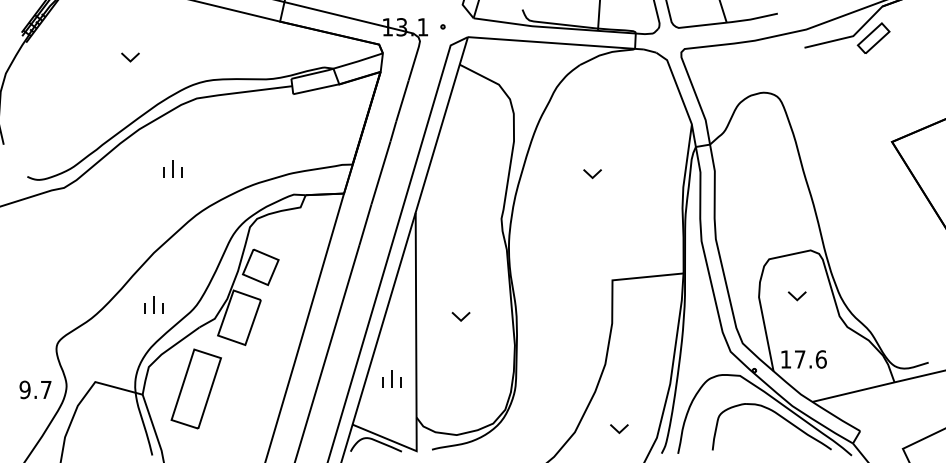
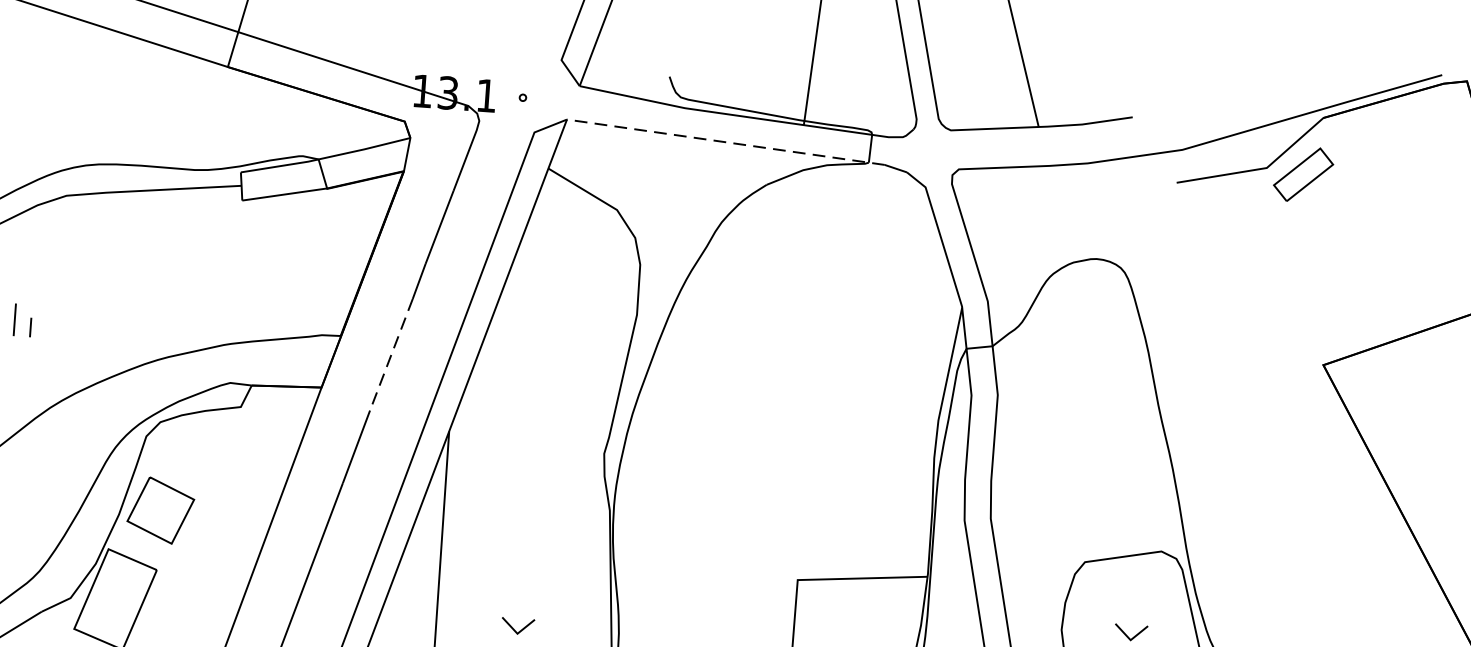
line: (555, 43) -> (725, 142), solid -> dashed
line: (381, 172) -> (392, 354), solid -> dashed
part: (592, 174) -> (775, 385), removed

